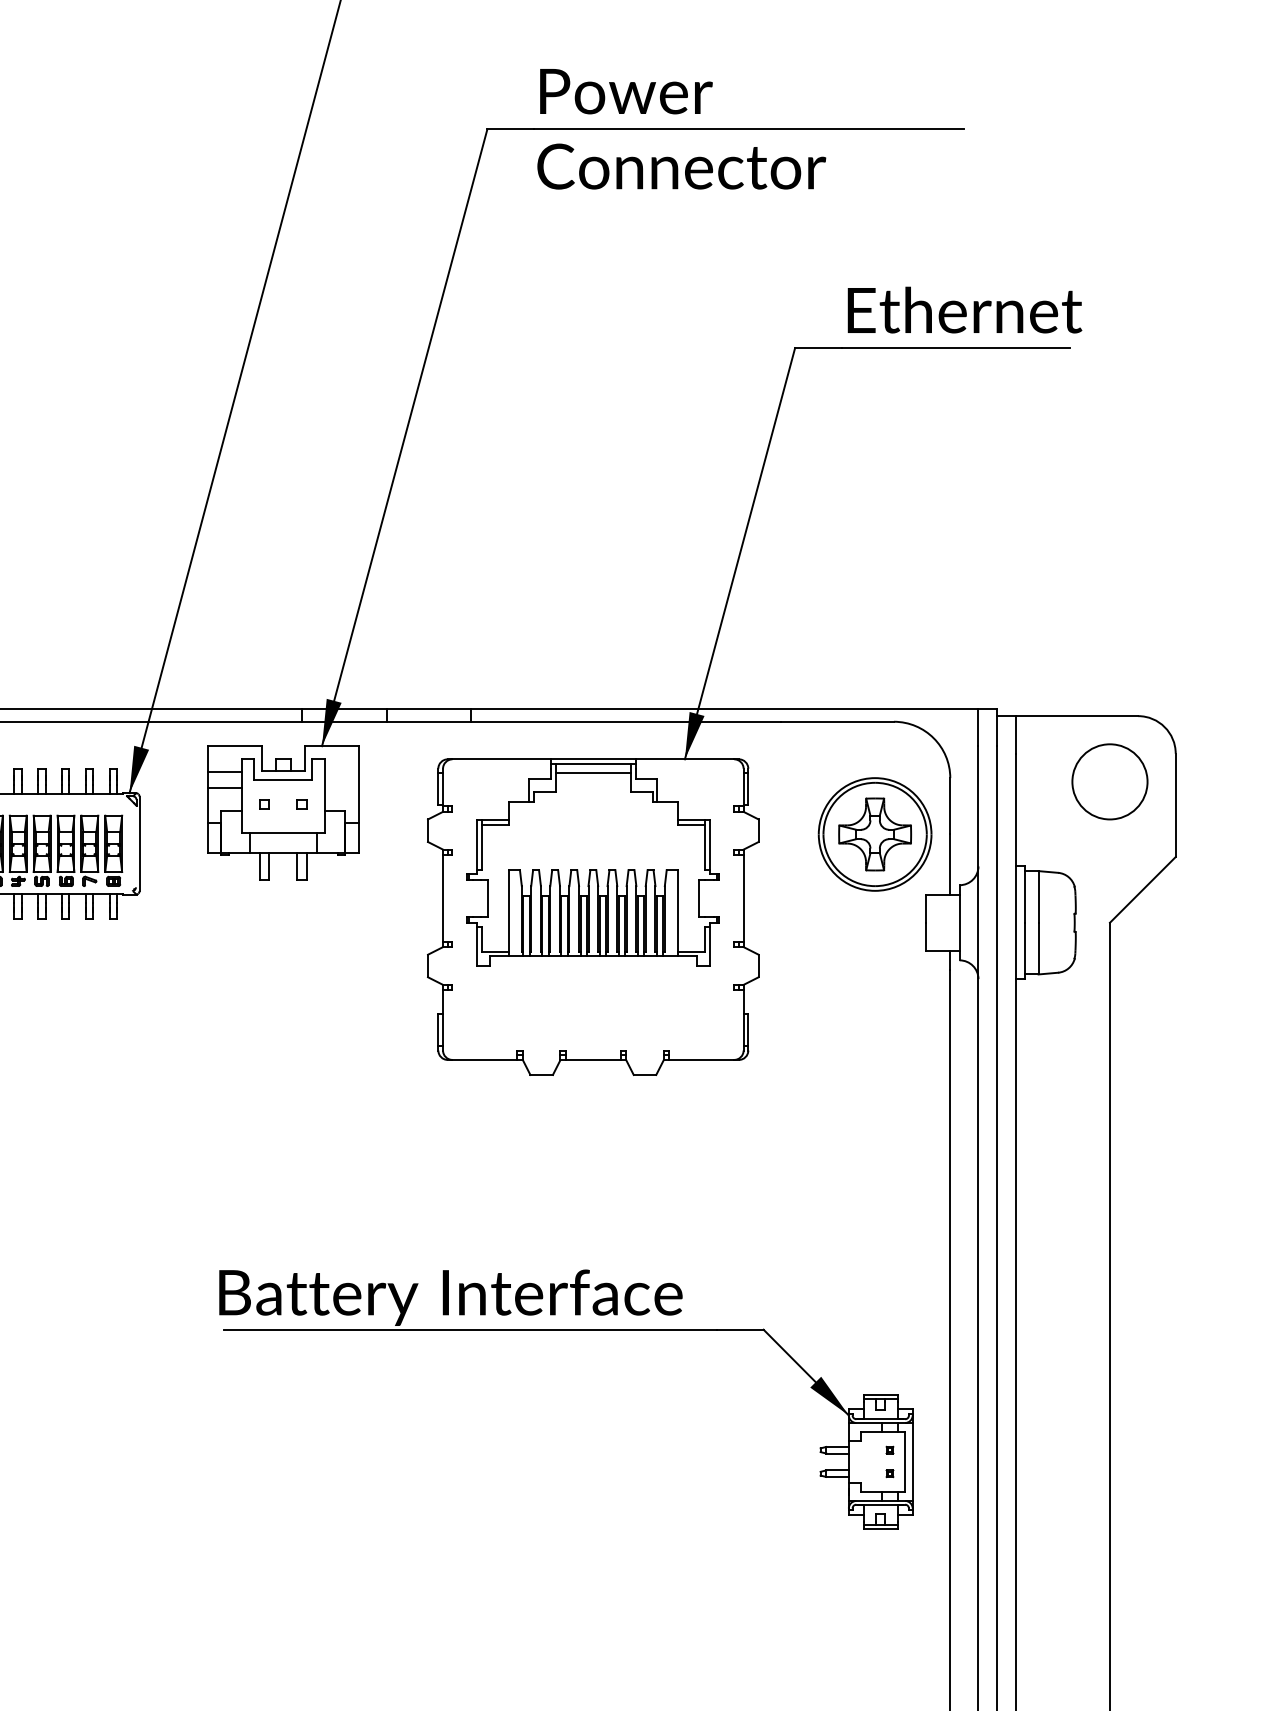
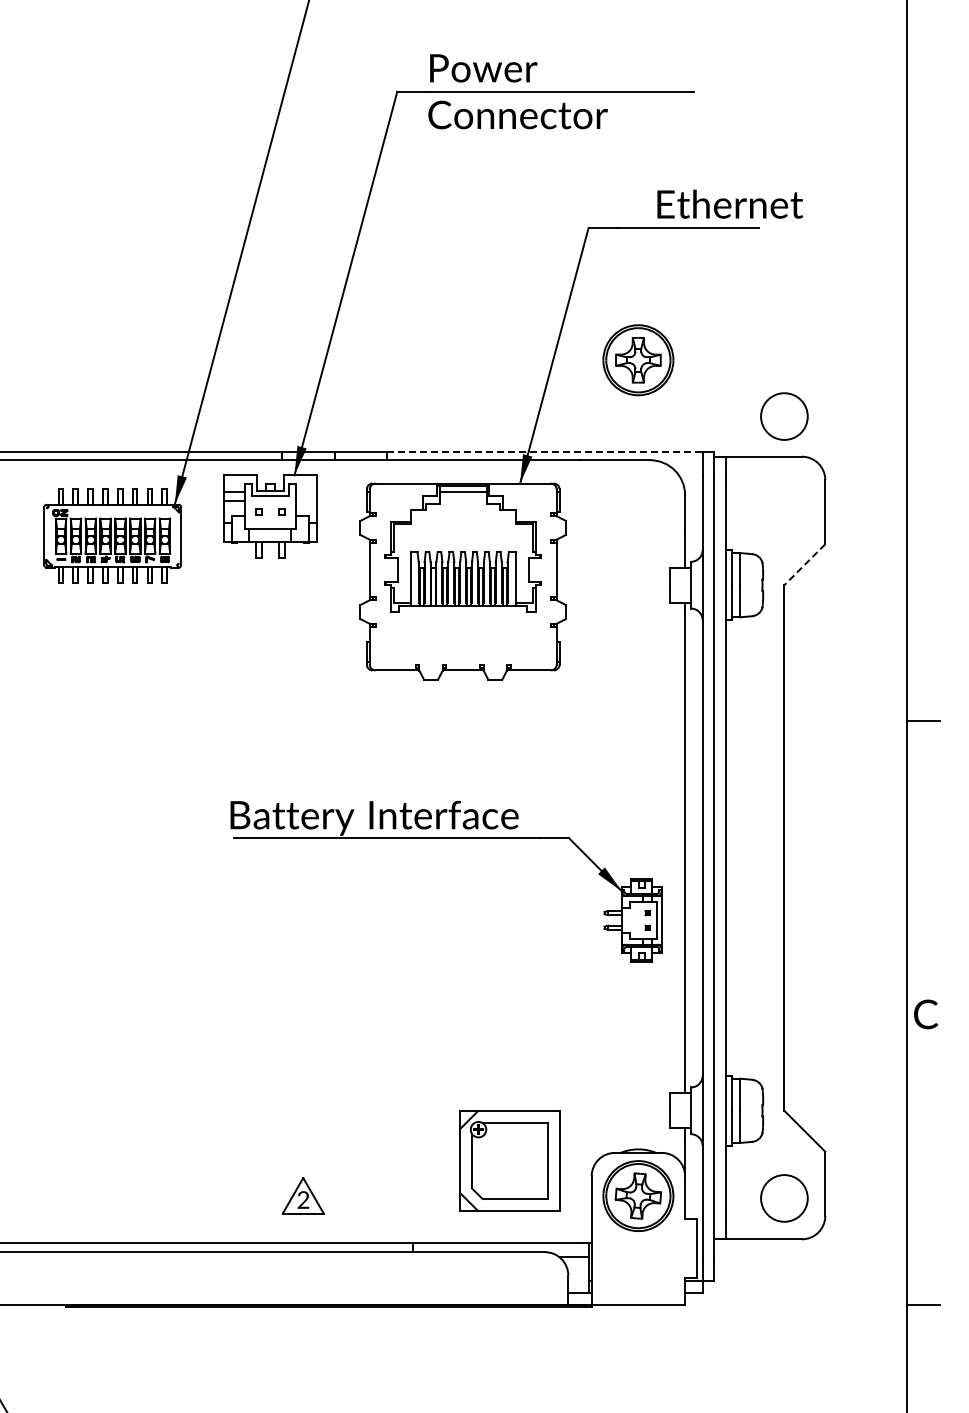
text: (963, 308) -> (729, 203), moved
line: (724, 709) -> (544, 452), solid -> dashed
circle: (1110, 781) -> (784, 416), moved
part: (875, 834) -> (638, 360), moved
line: (1142, 889) -> (804, 564), solid -> dashed

